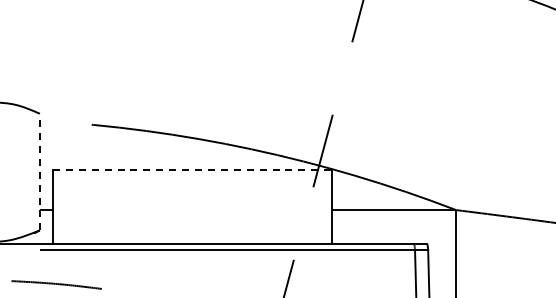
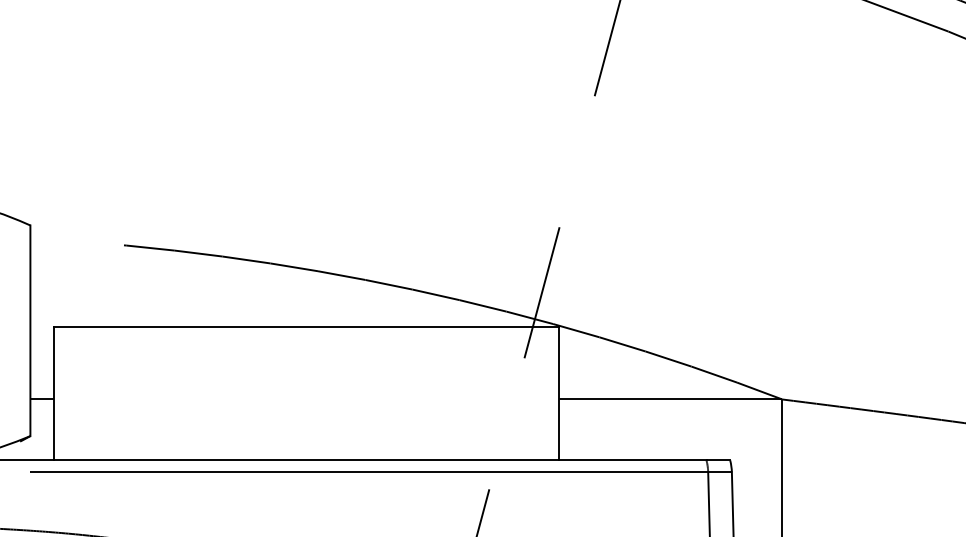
line: (192, 169) -> (306, 326), dashed -> solid
line: (39, 171) -> (29, 329), dashed -> solid

